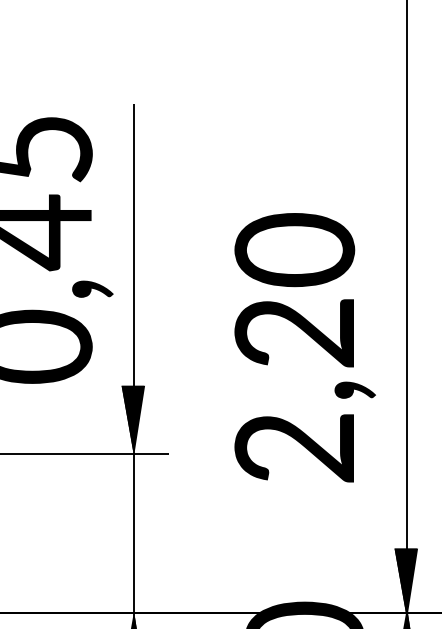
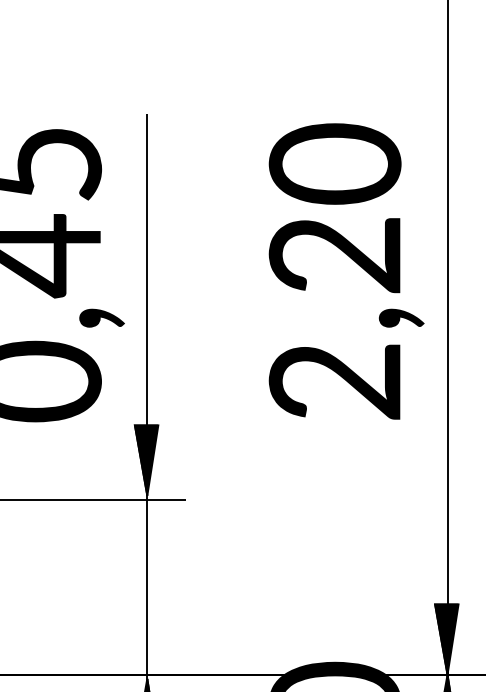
text: (304, 347) -> (345, 271), moved

